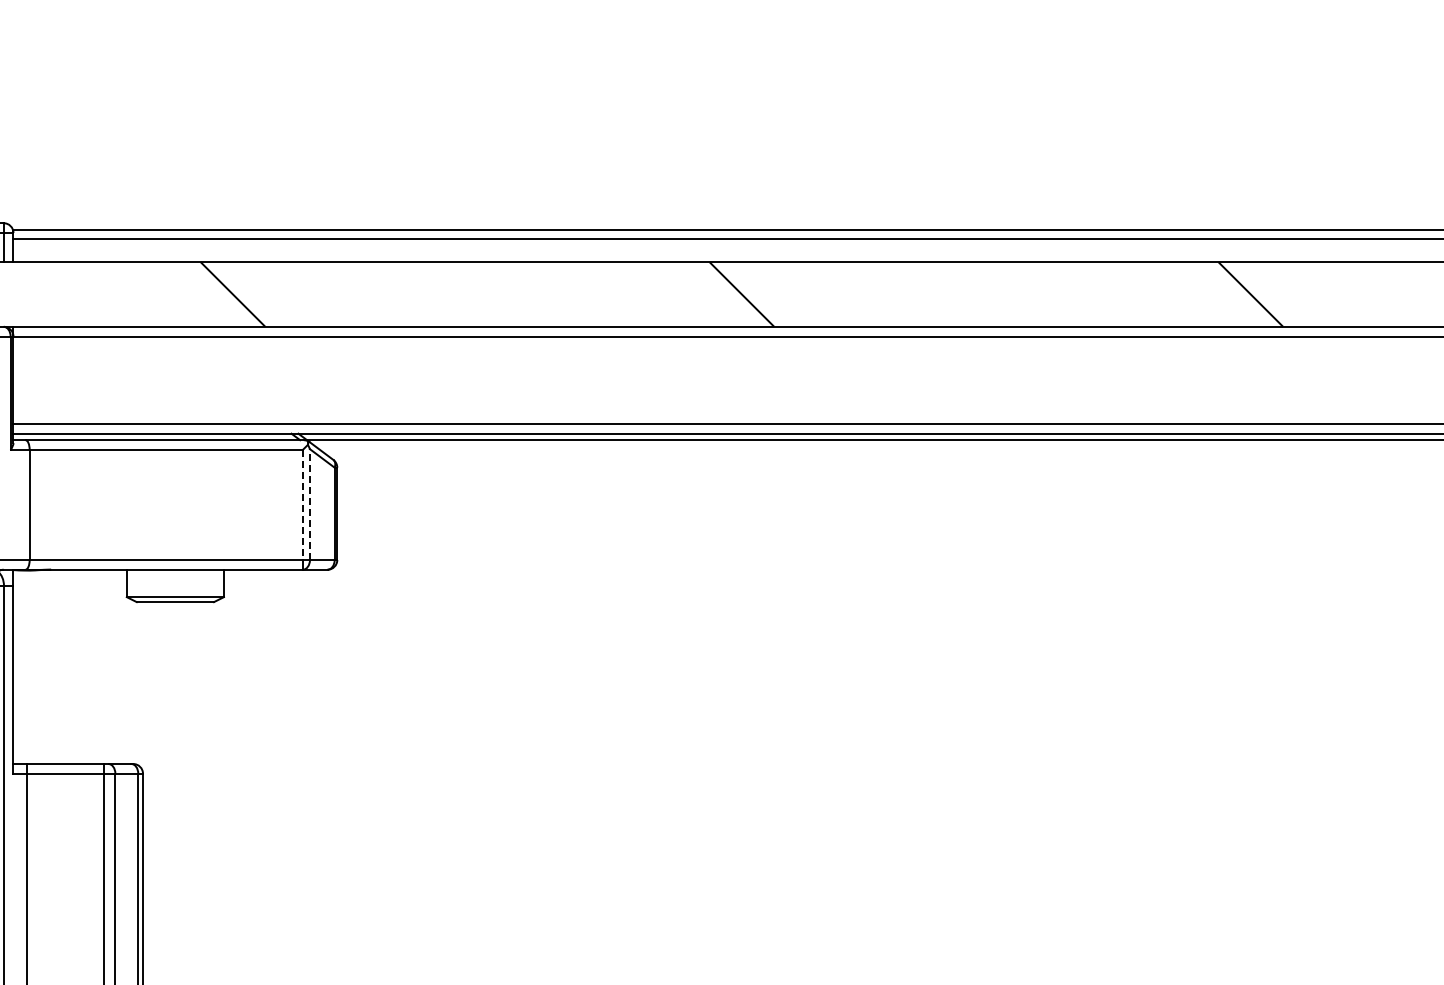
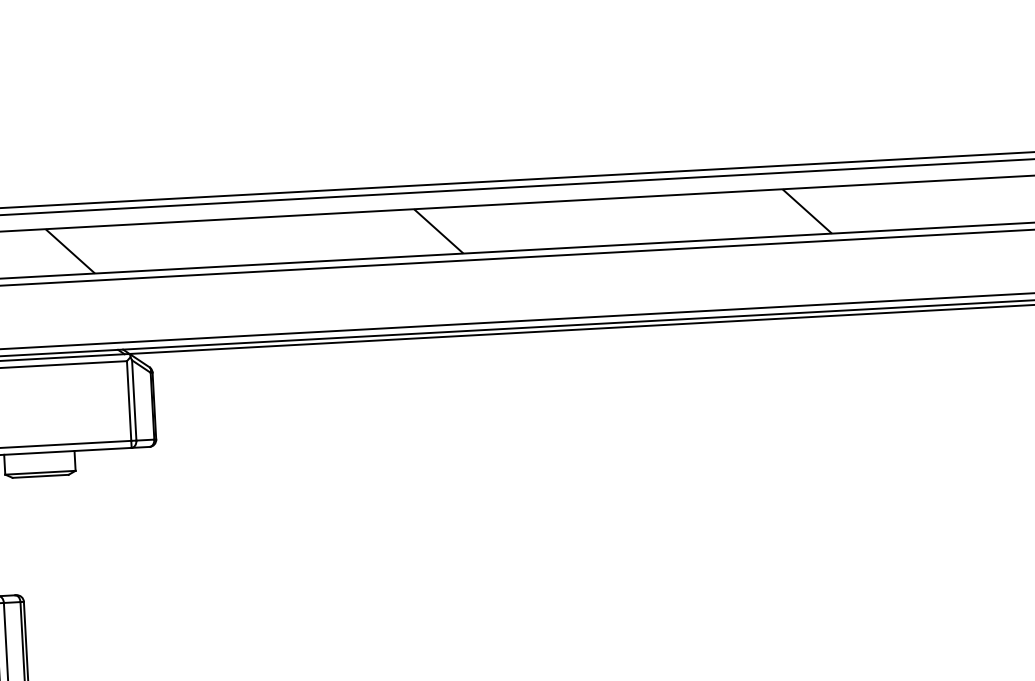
line: (309, 504) -> (133, 400), dashed -> solid
line: (302, 505) -> (128, 401), dashed -> solid

